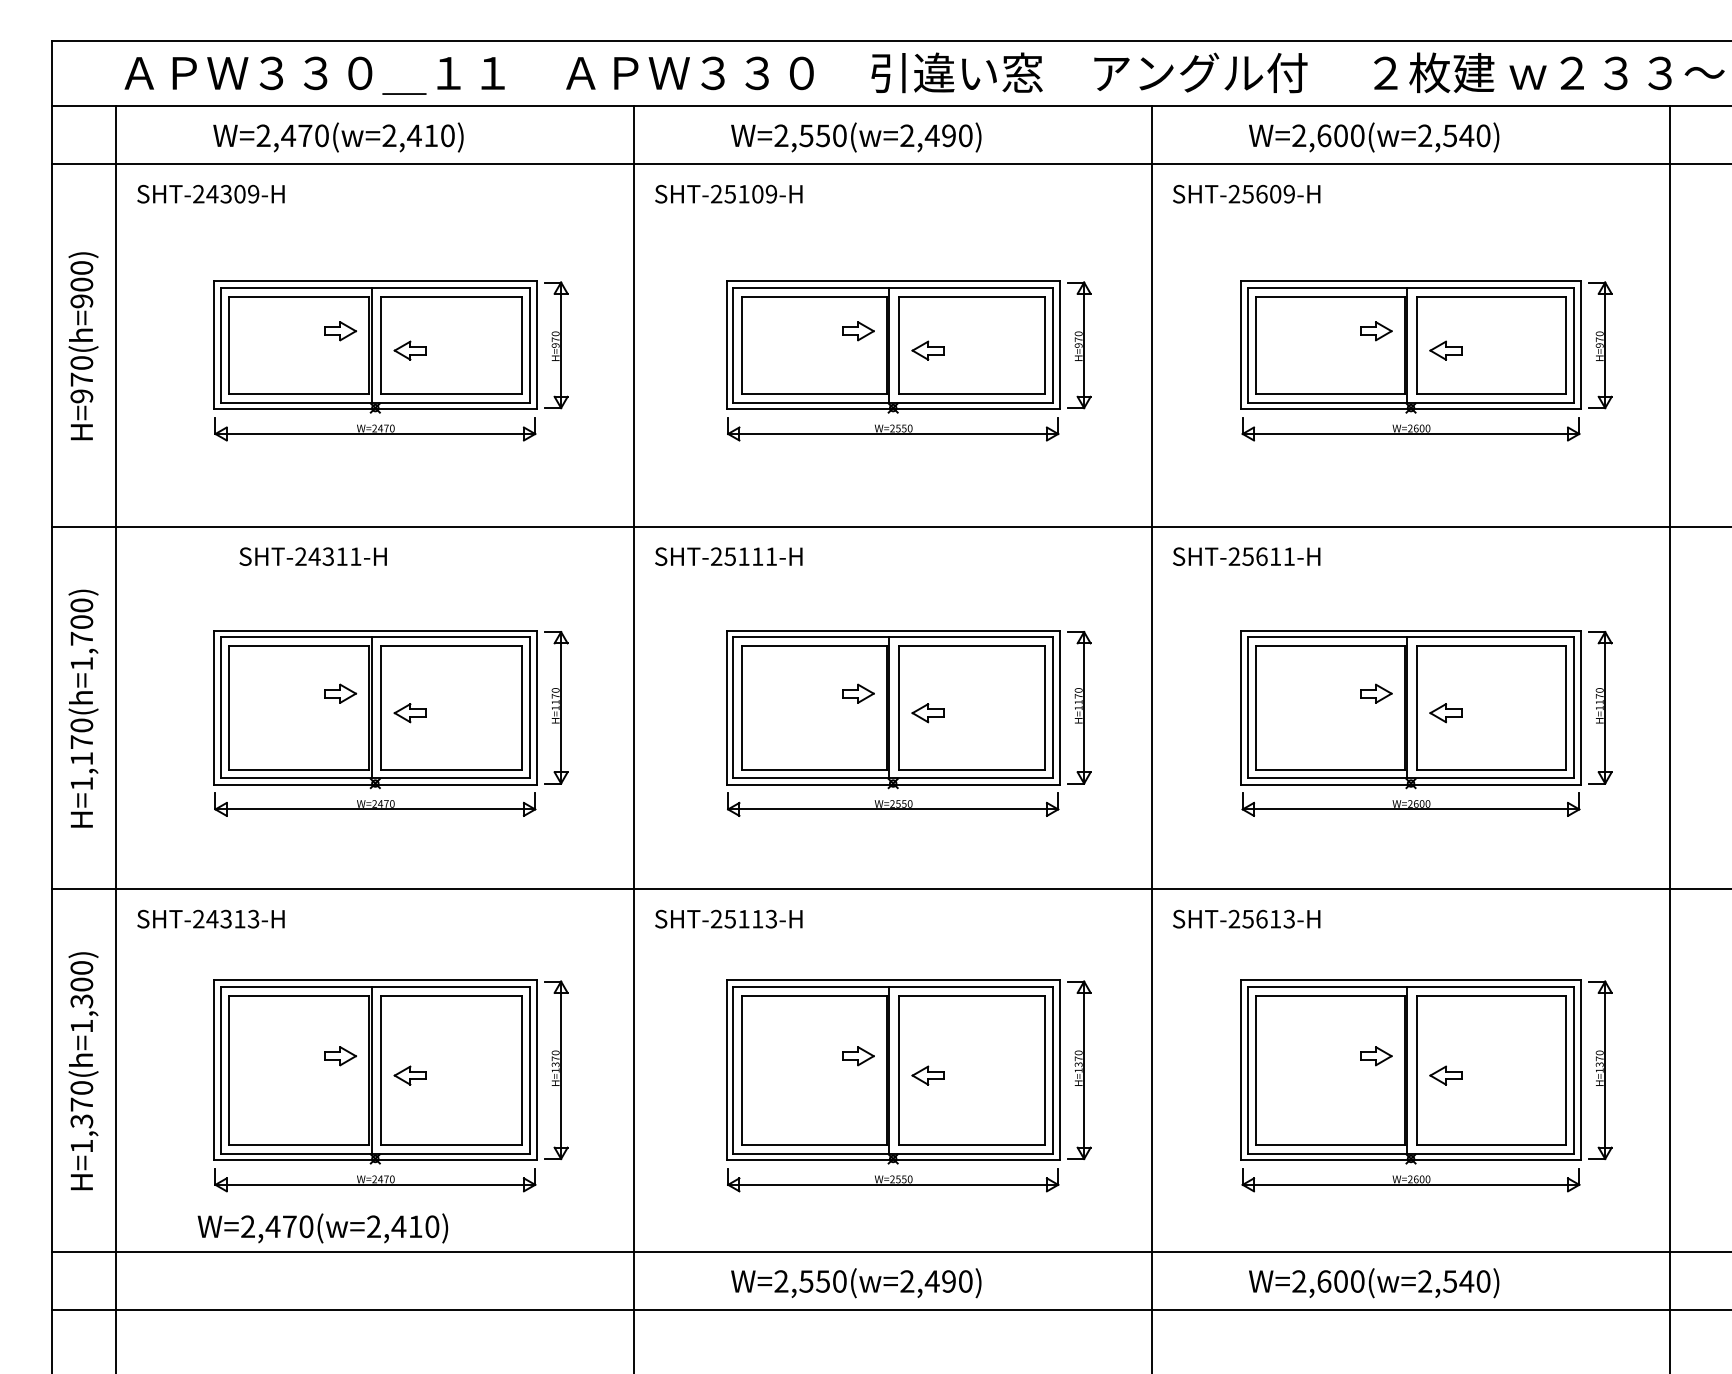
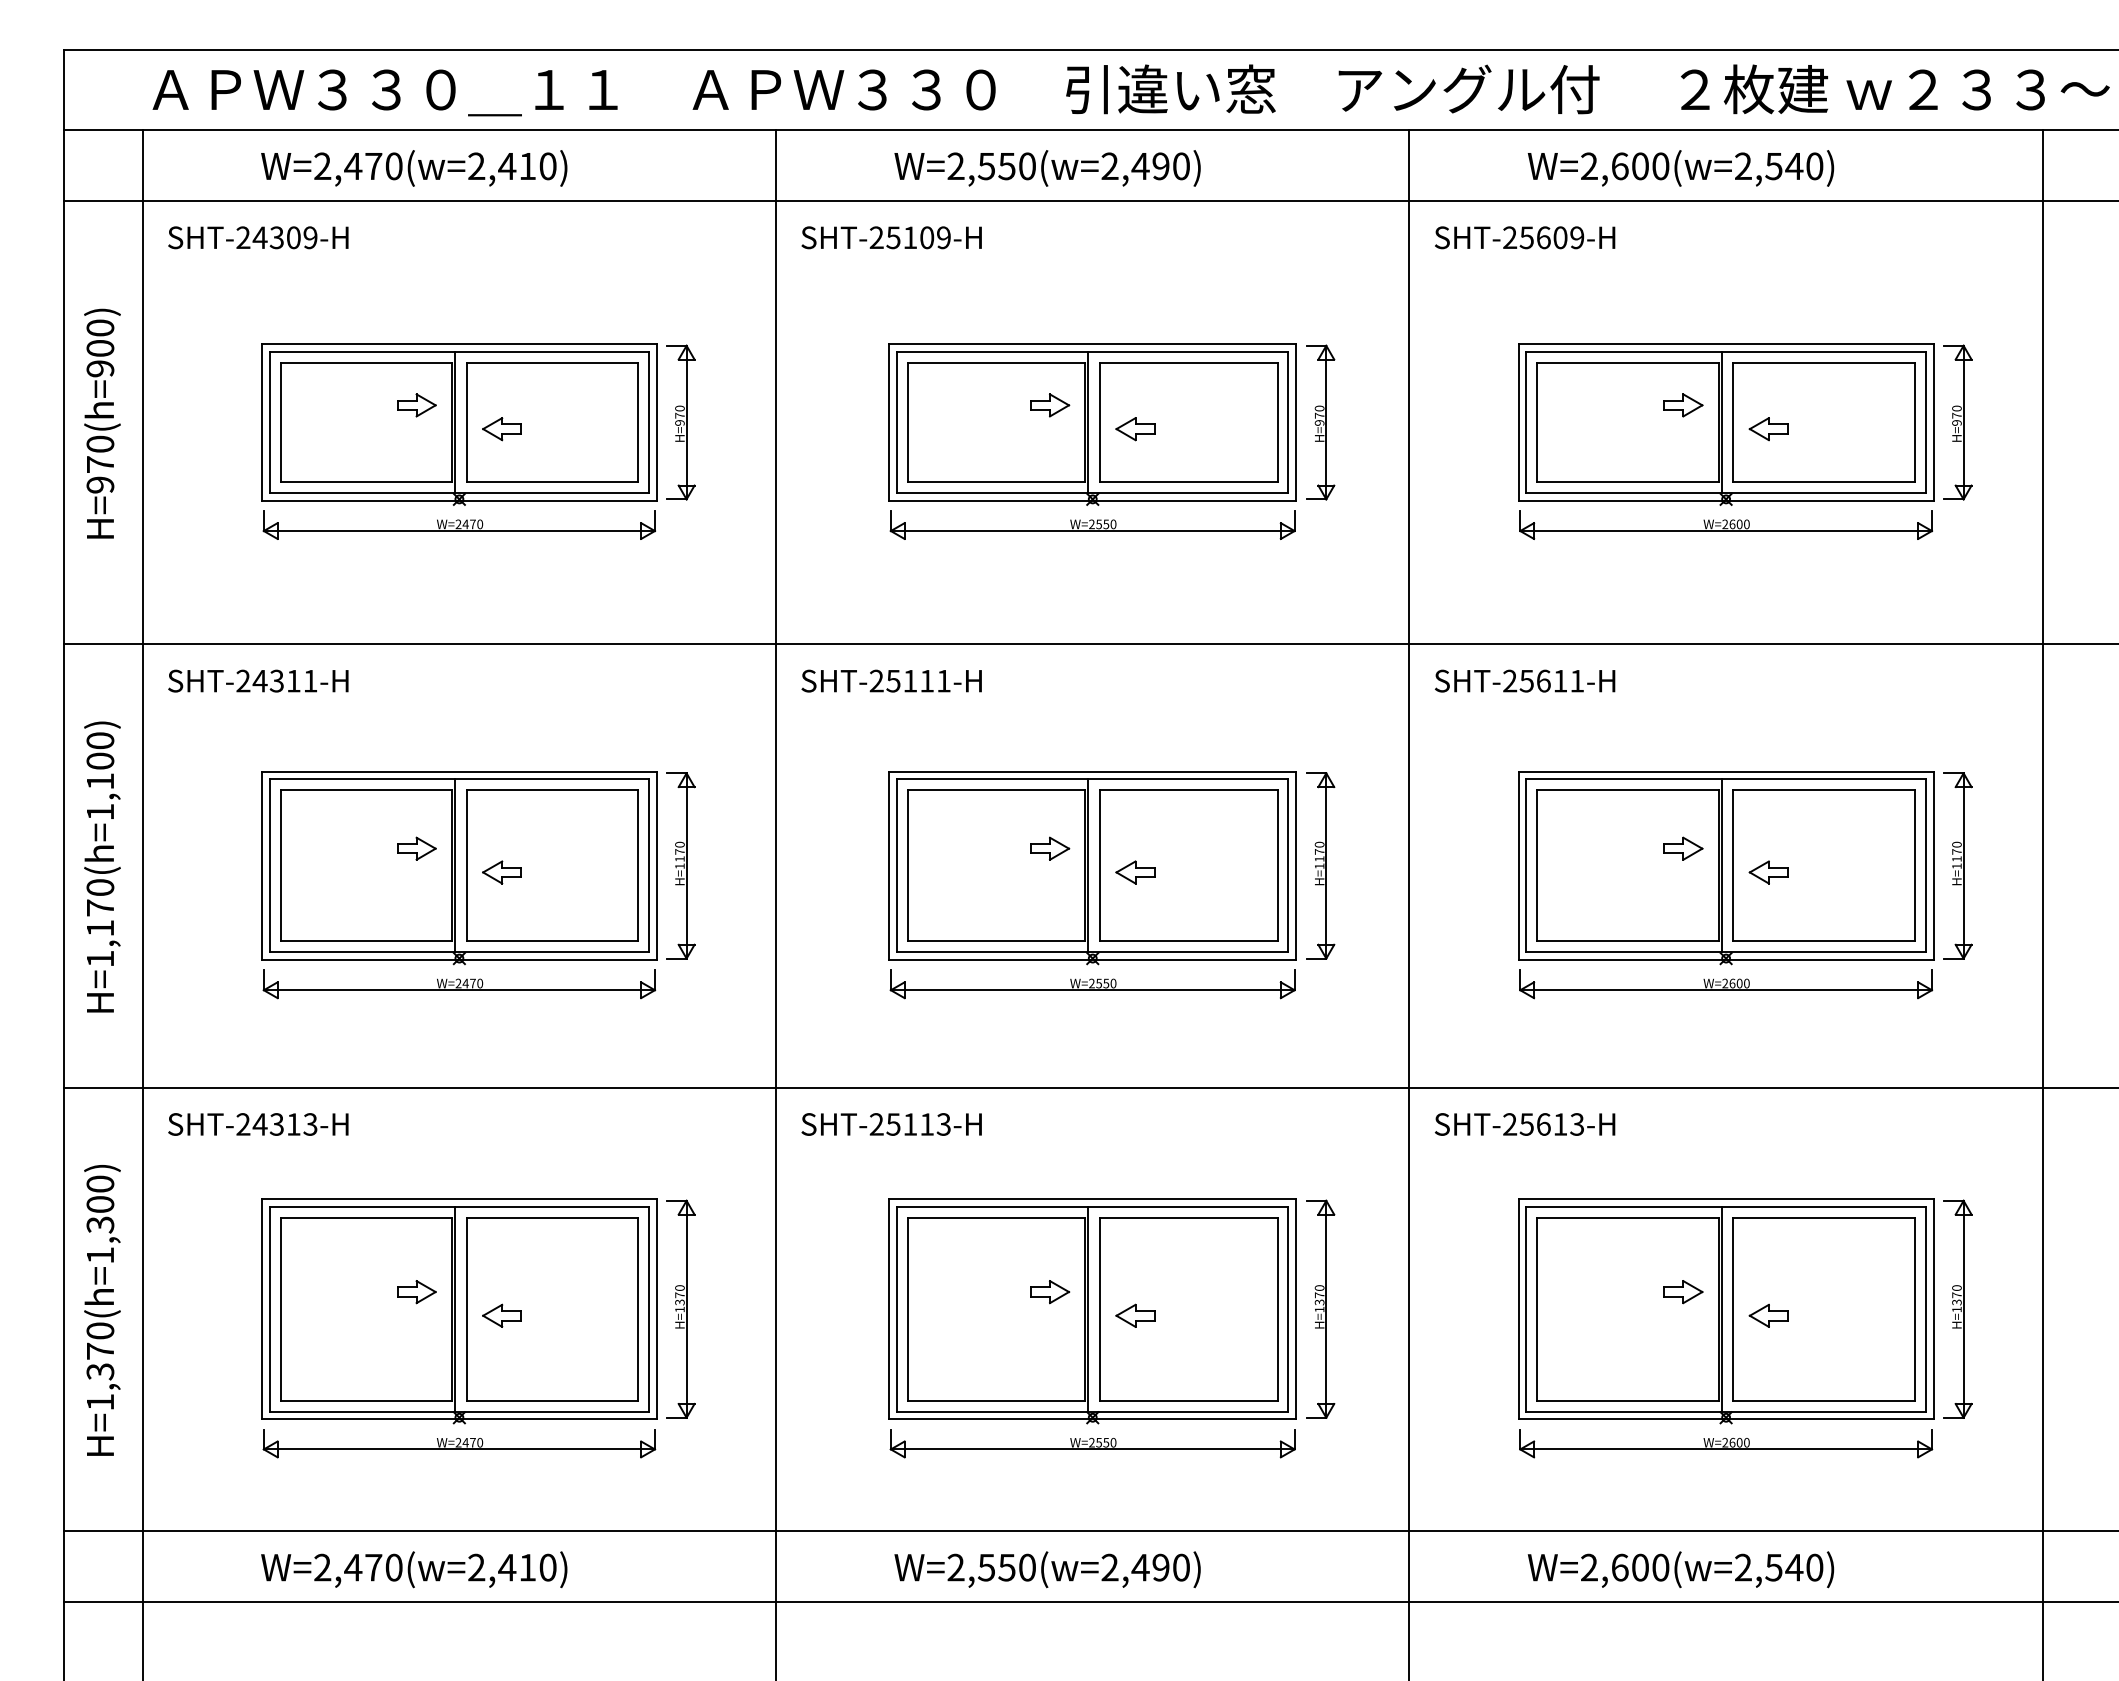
text: (313, 556) -> (258, 680), moved
text: (81, 638) -> (100, 781), H=1,170(h=1,700) -> H=1,170(h=1,100)
text: (323, 1228) -> (414, 1569), moved

